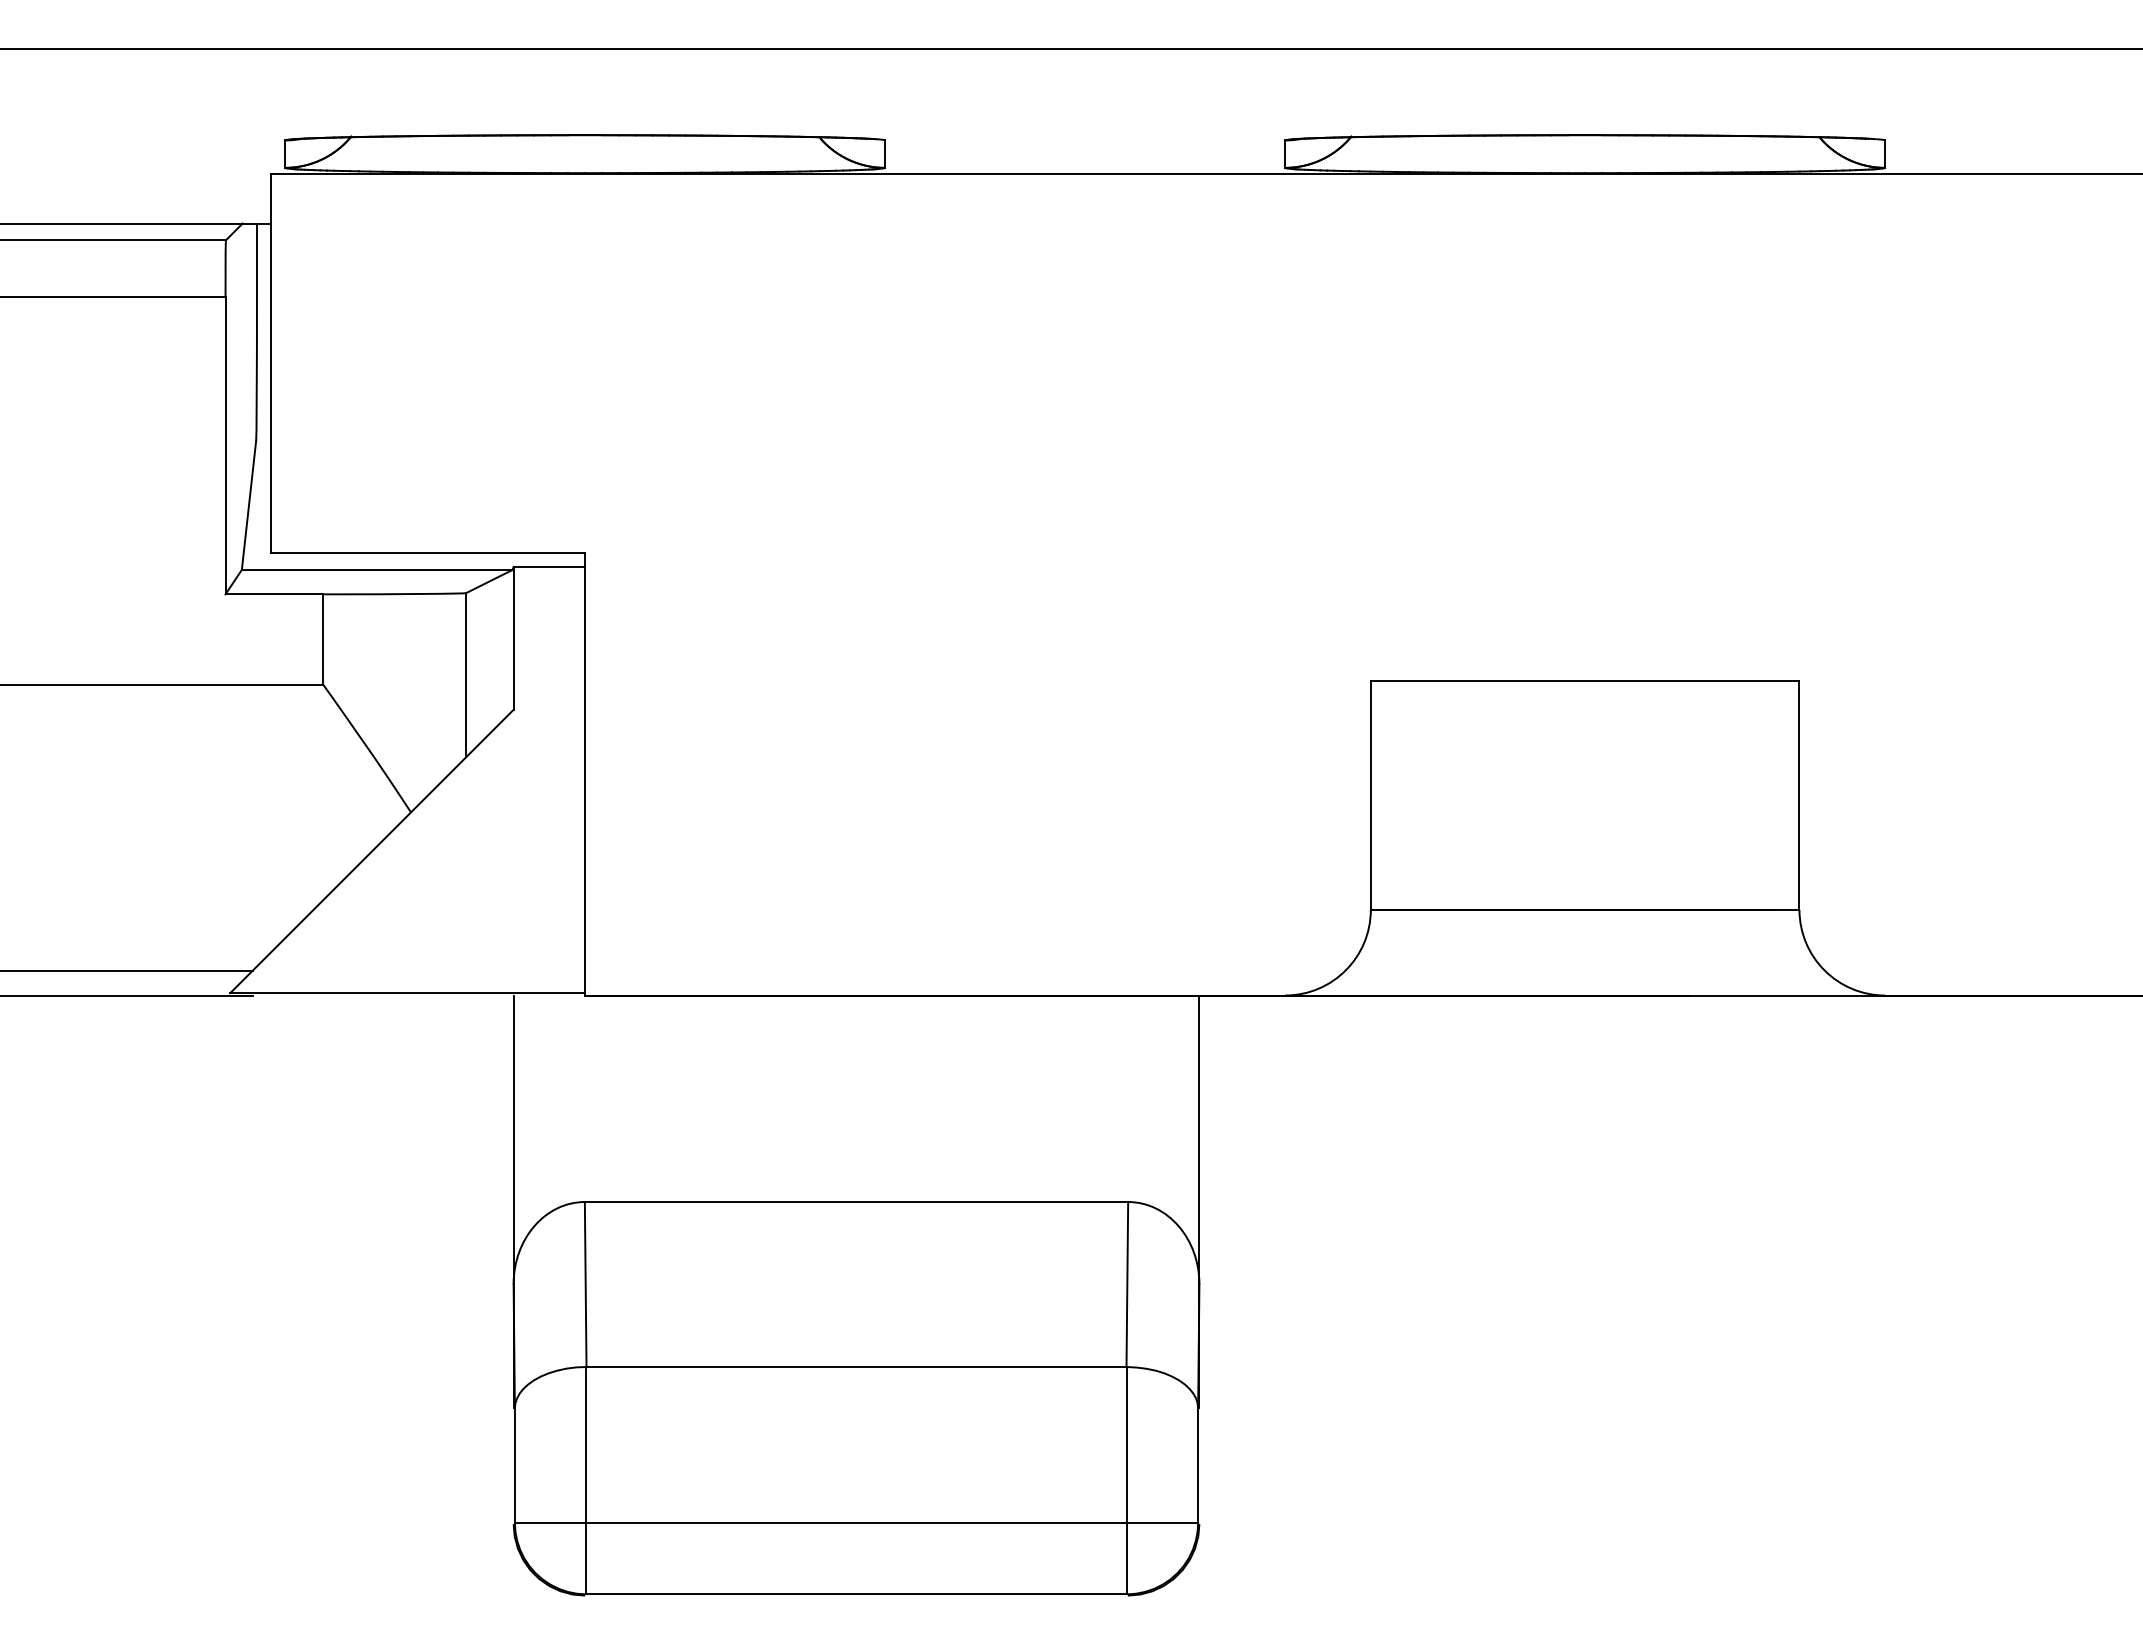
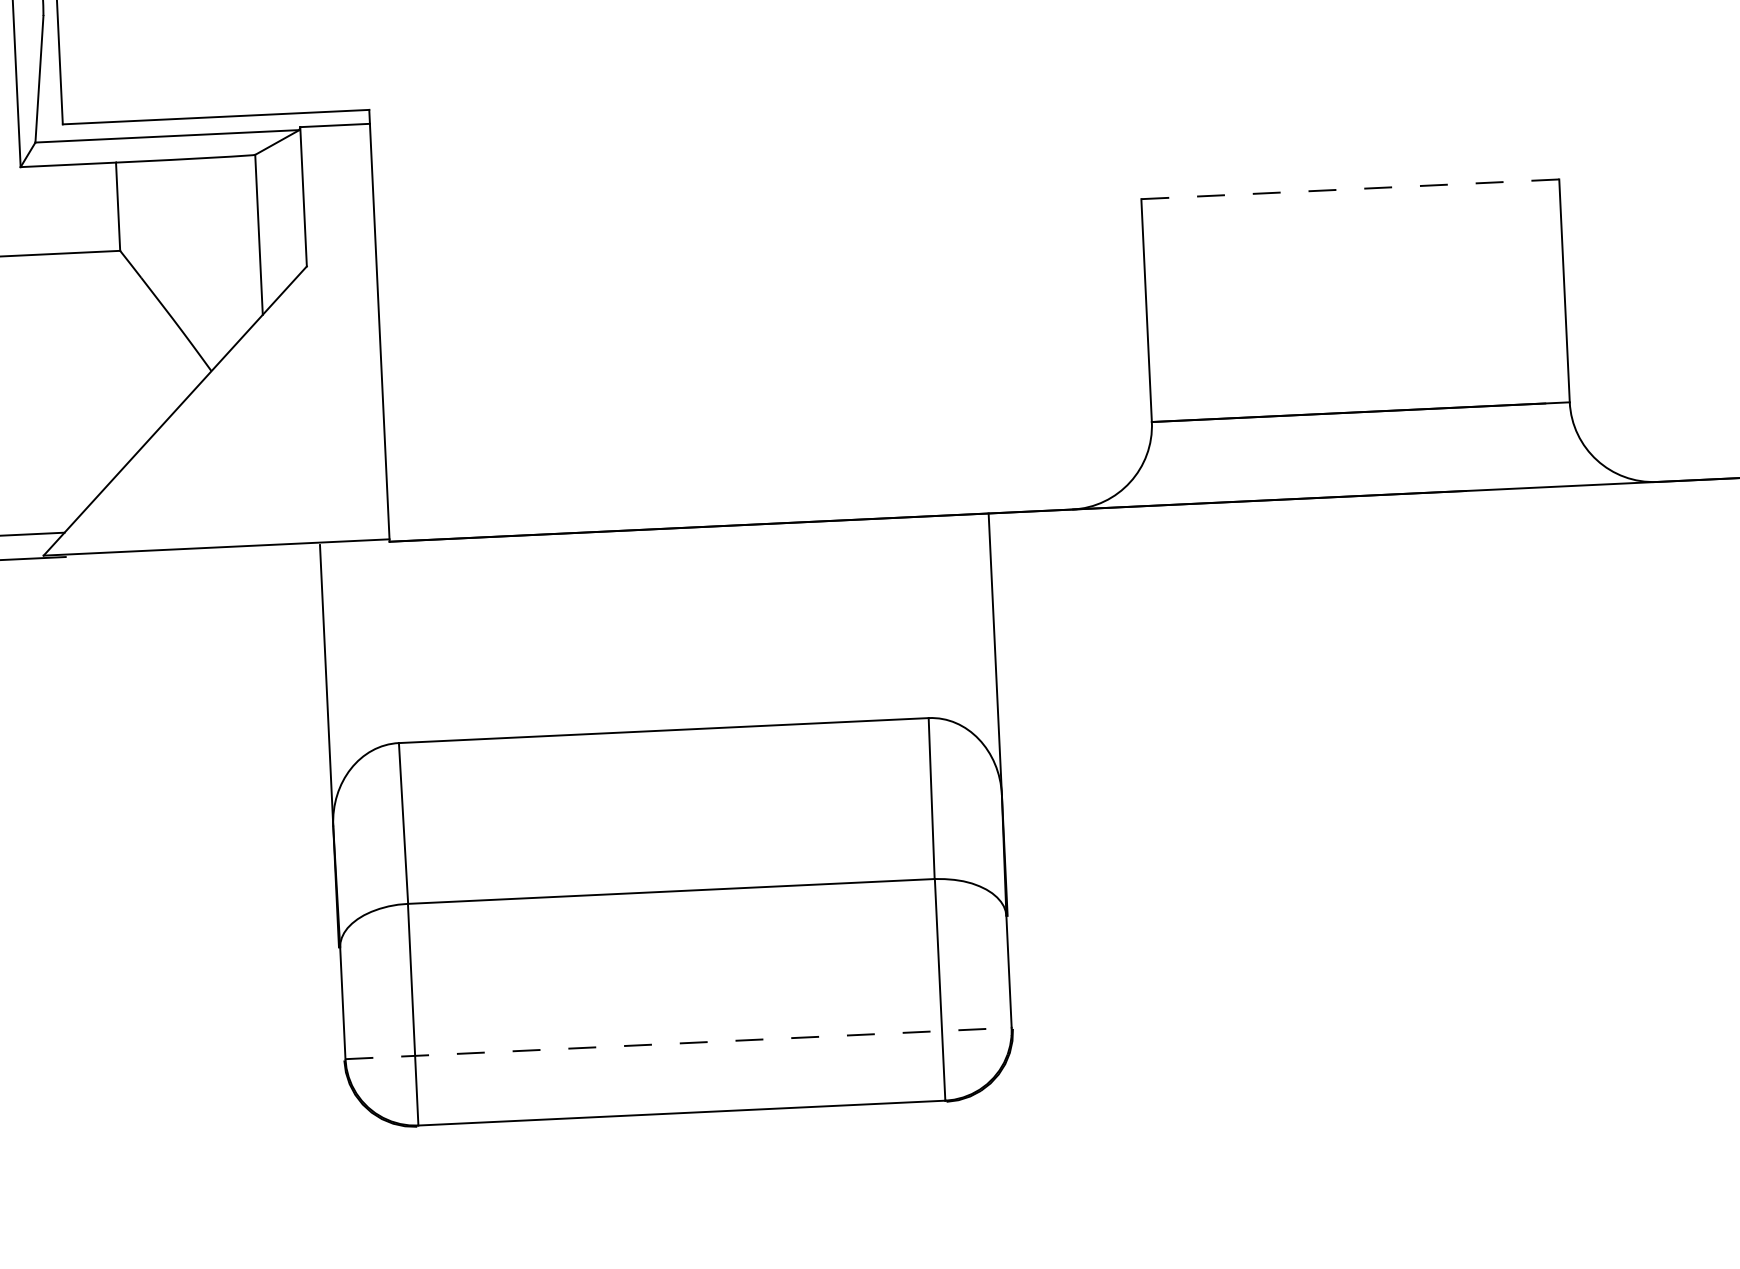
line: (1584, 681) -> (1349, 189), solid -> dashed
line: (856, 1522) -> (678, 1043), solid -> dashed

